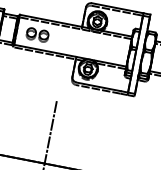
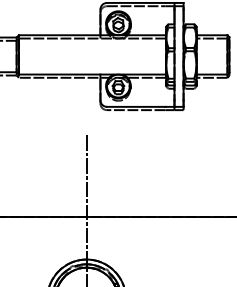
part: (37, 34) -> (45, 56), removed

